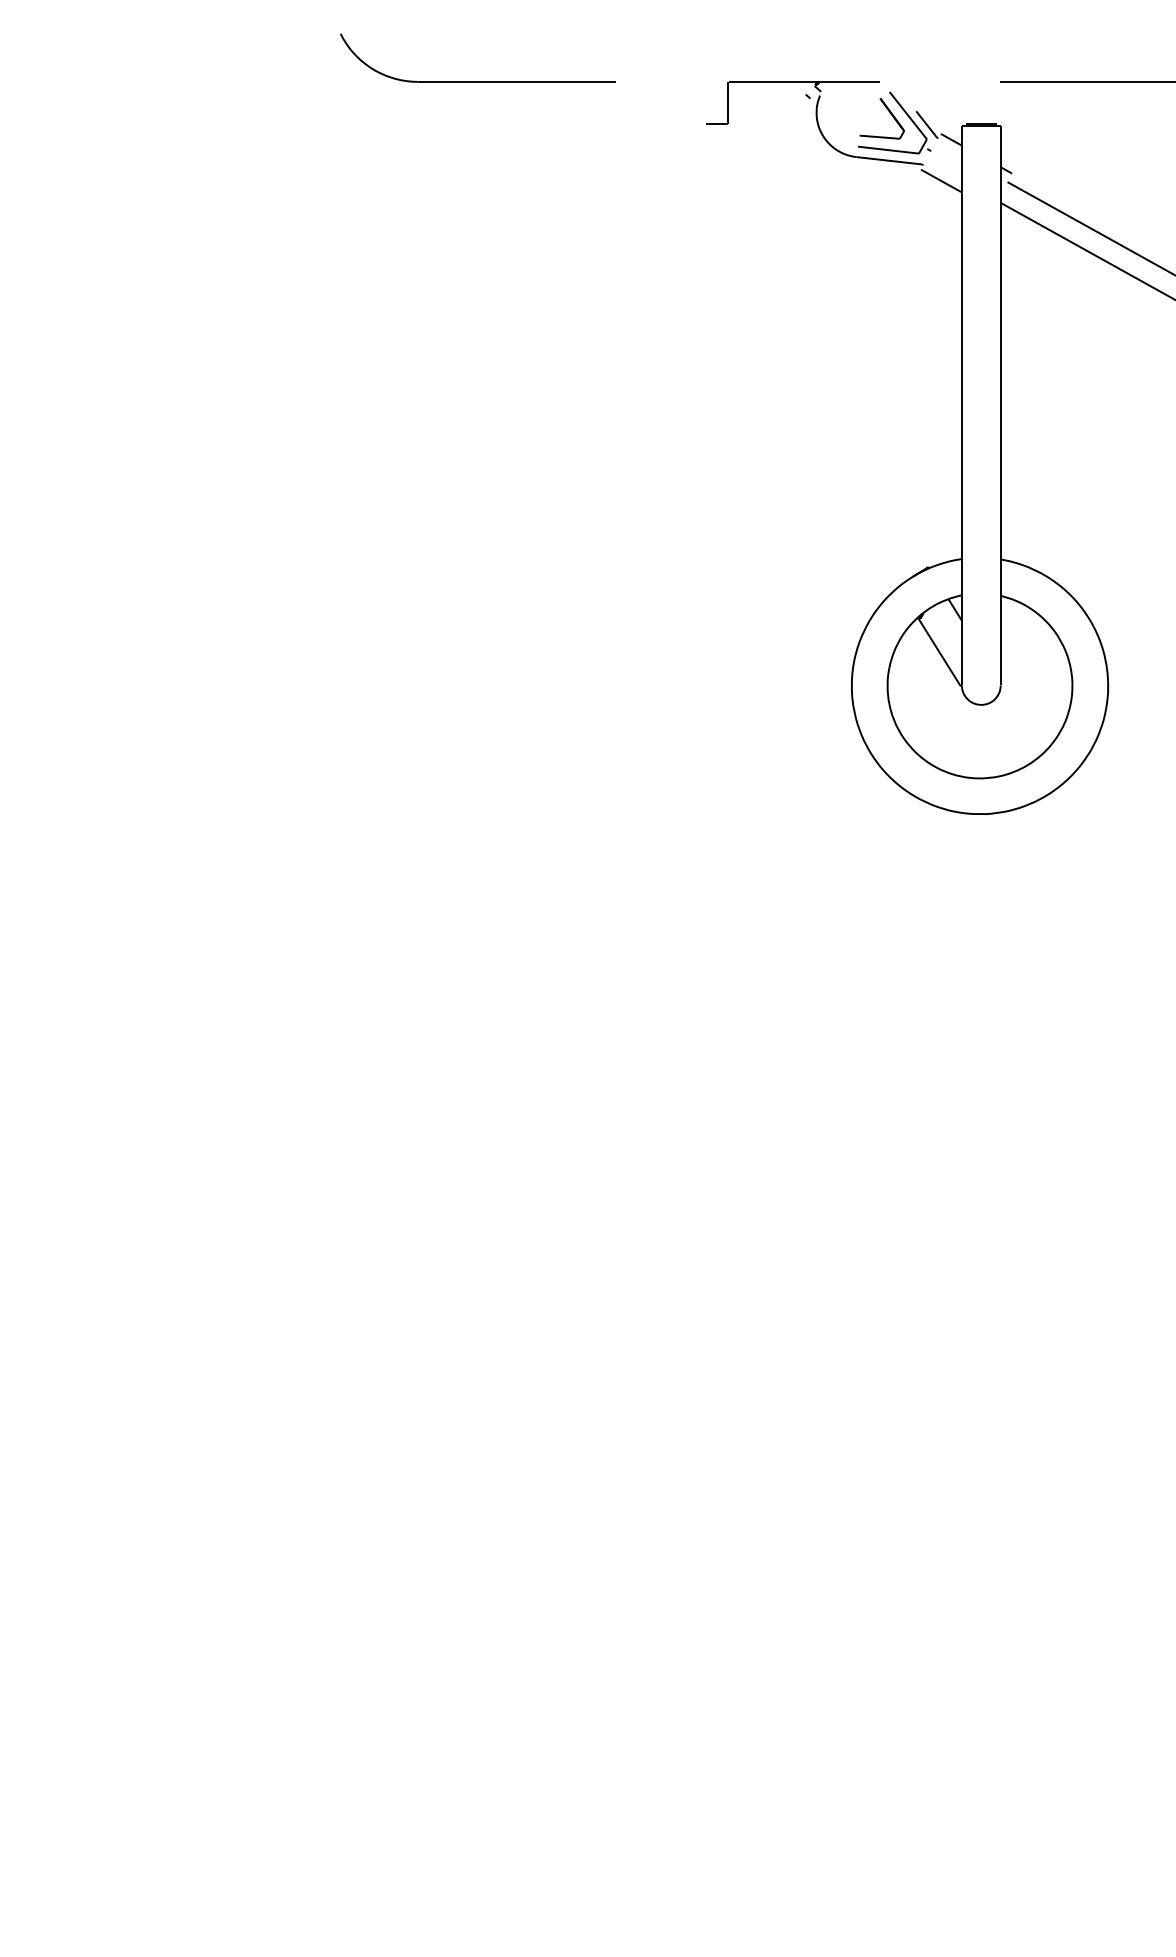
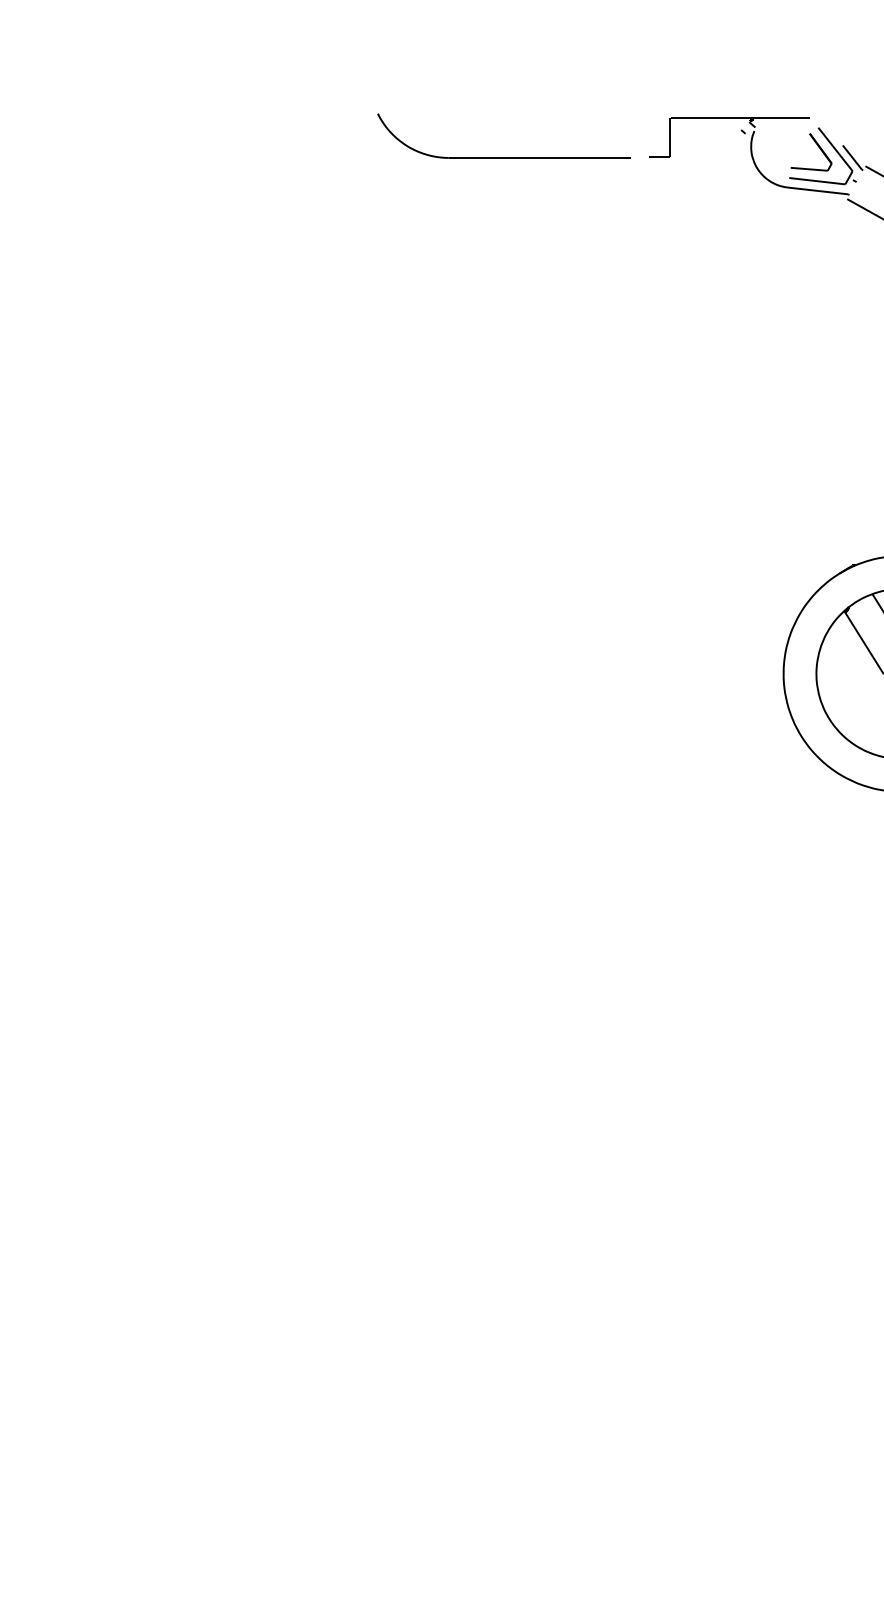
part: (477, 81) -> (503, 157), moved

